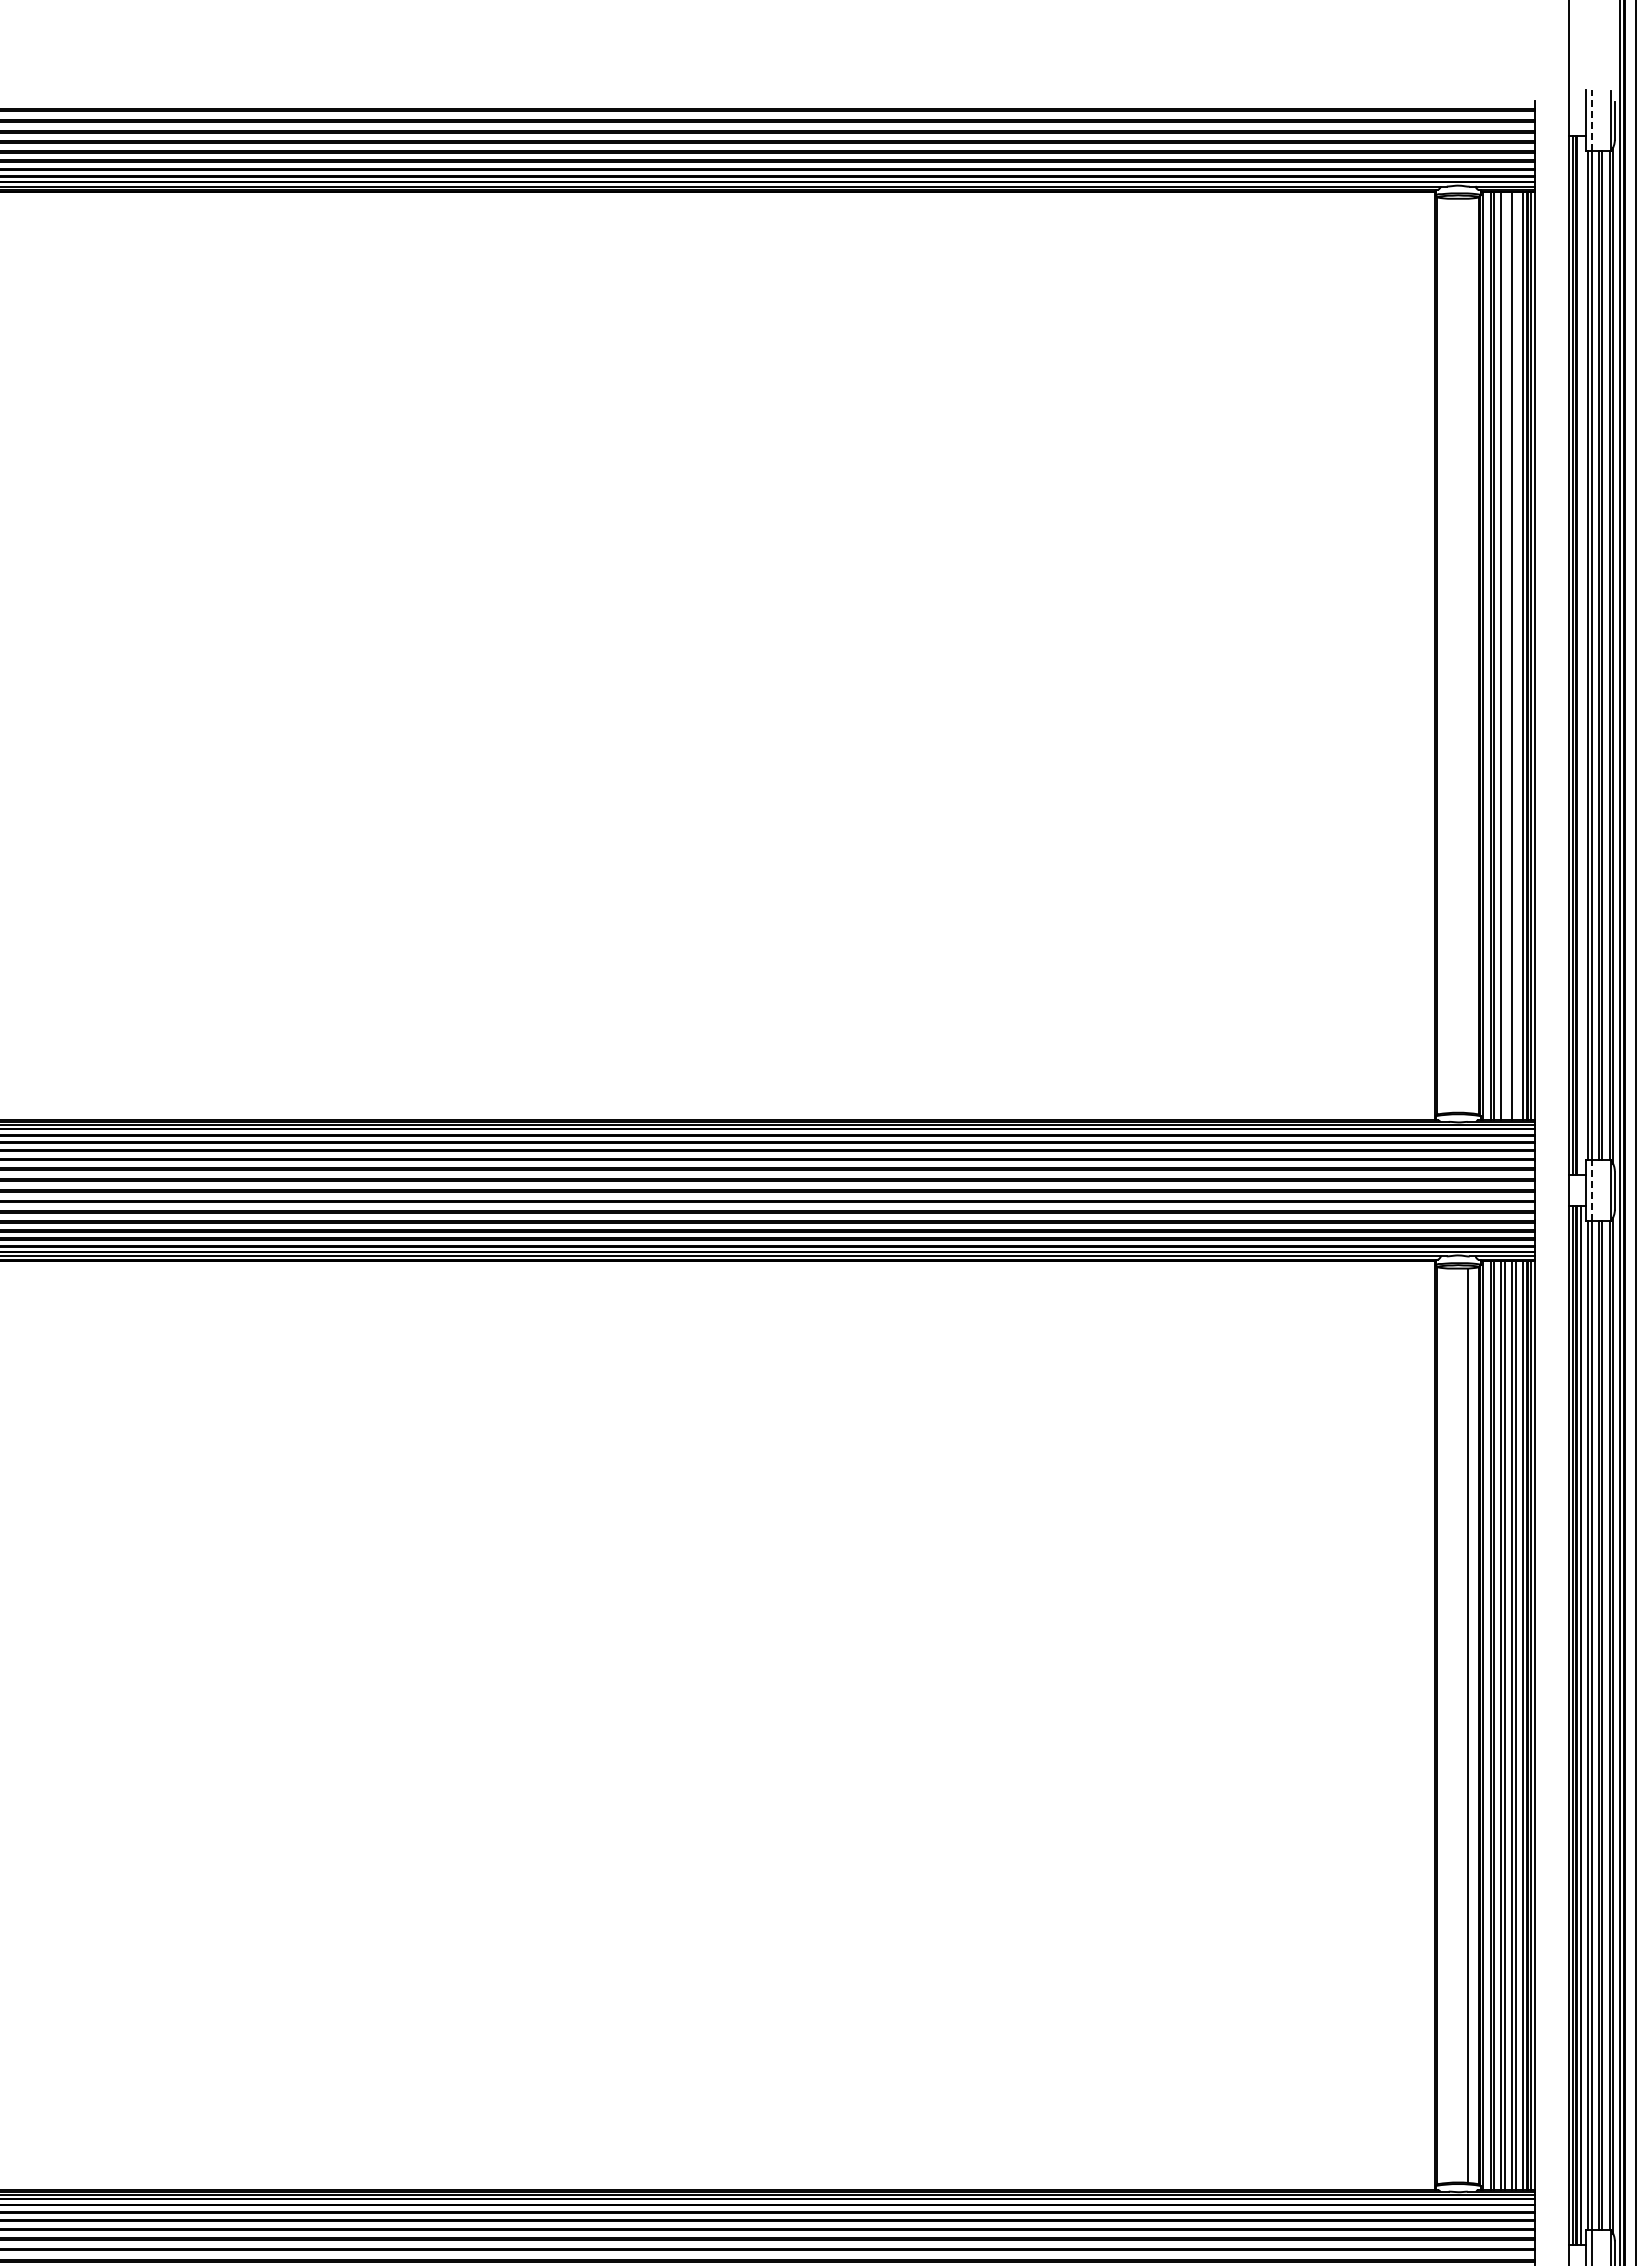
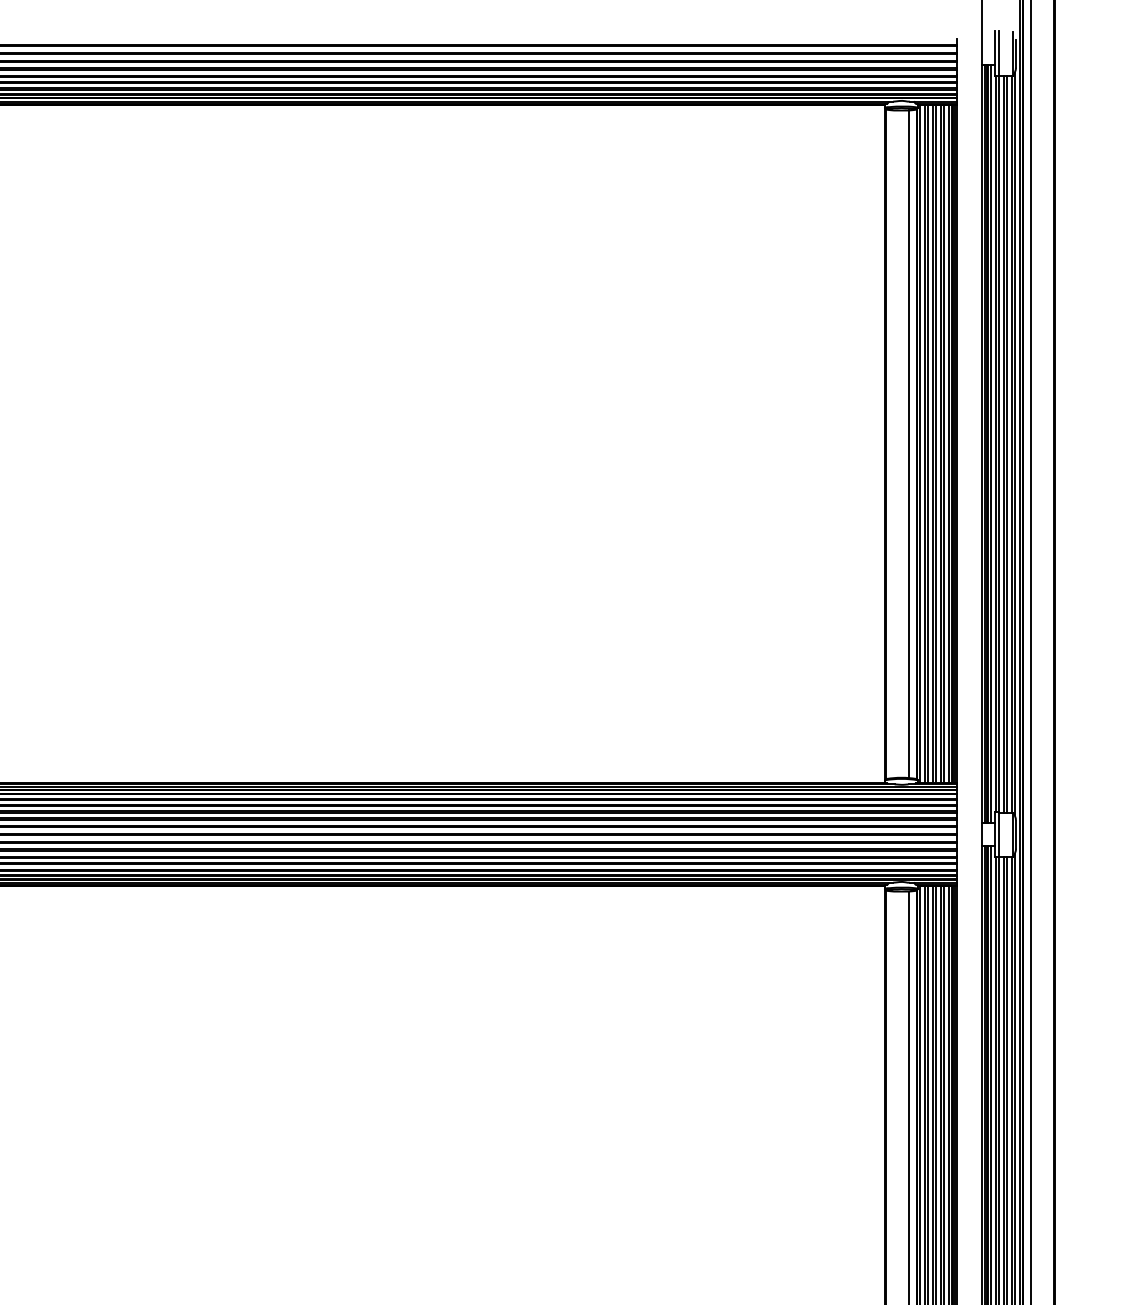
line: (1591, 120) -> (998, 53), dashed -> solid
line: (1467, 655) -> (908, 443), added
line: (1505, 655) -> (936, 443), added
line: (1515, 655) -> (943, 443), added
line: (1580, 655) -> (990, 443), added
line: (1591, 1190) -> (998, 834), dashed -> solid

